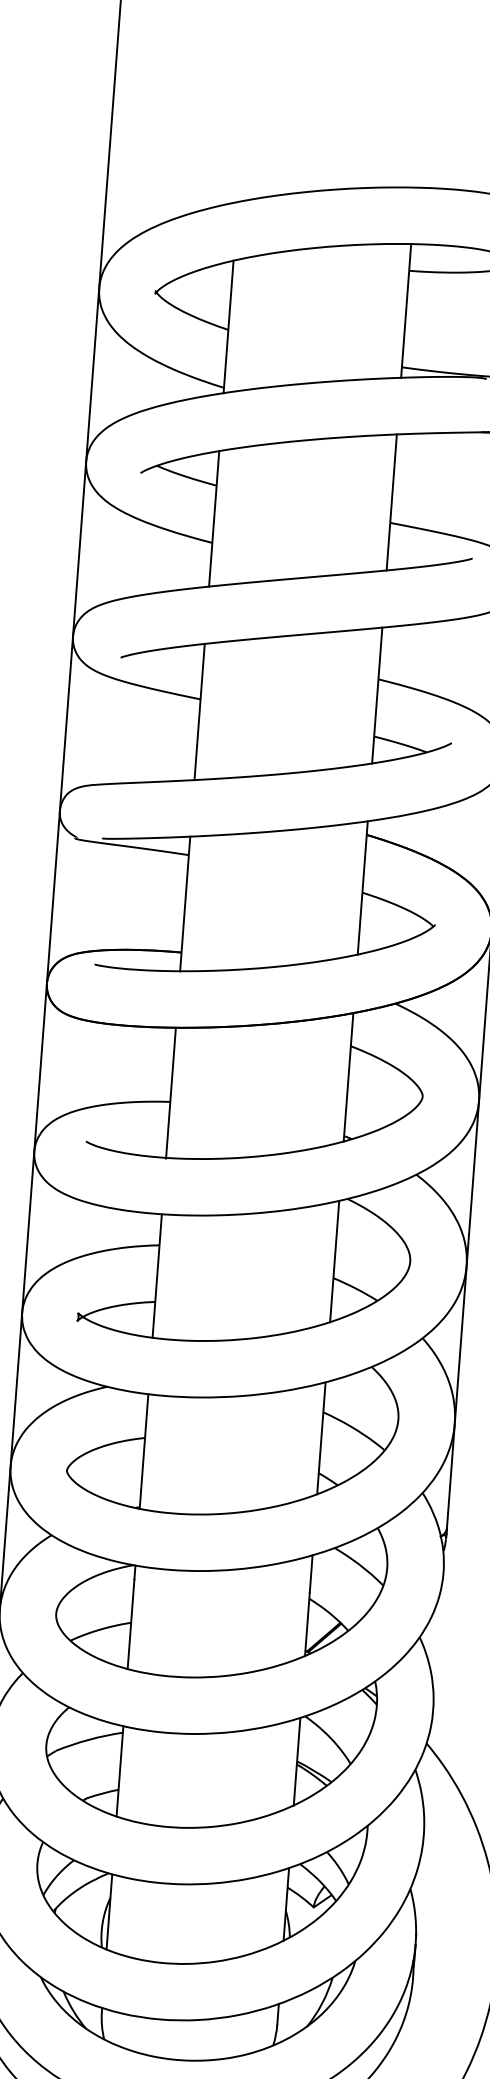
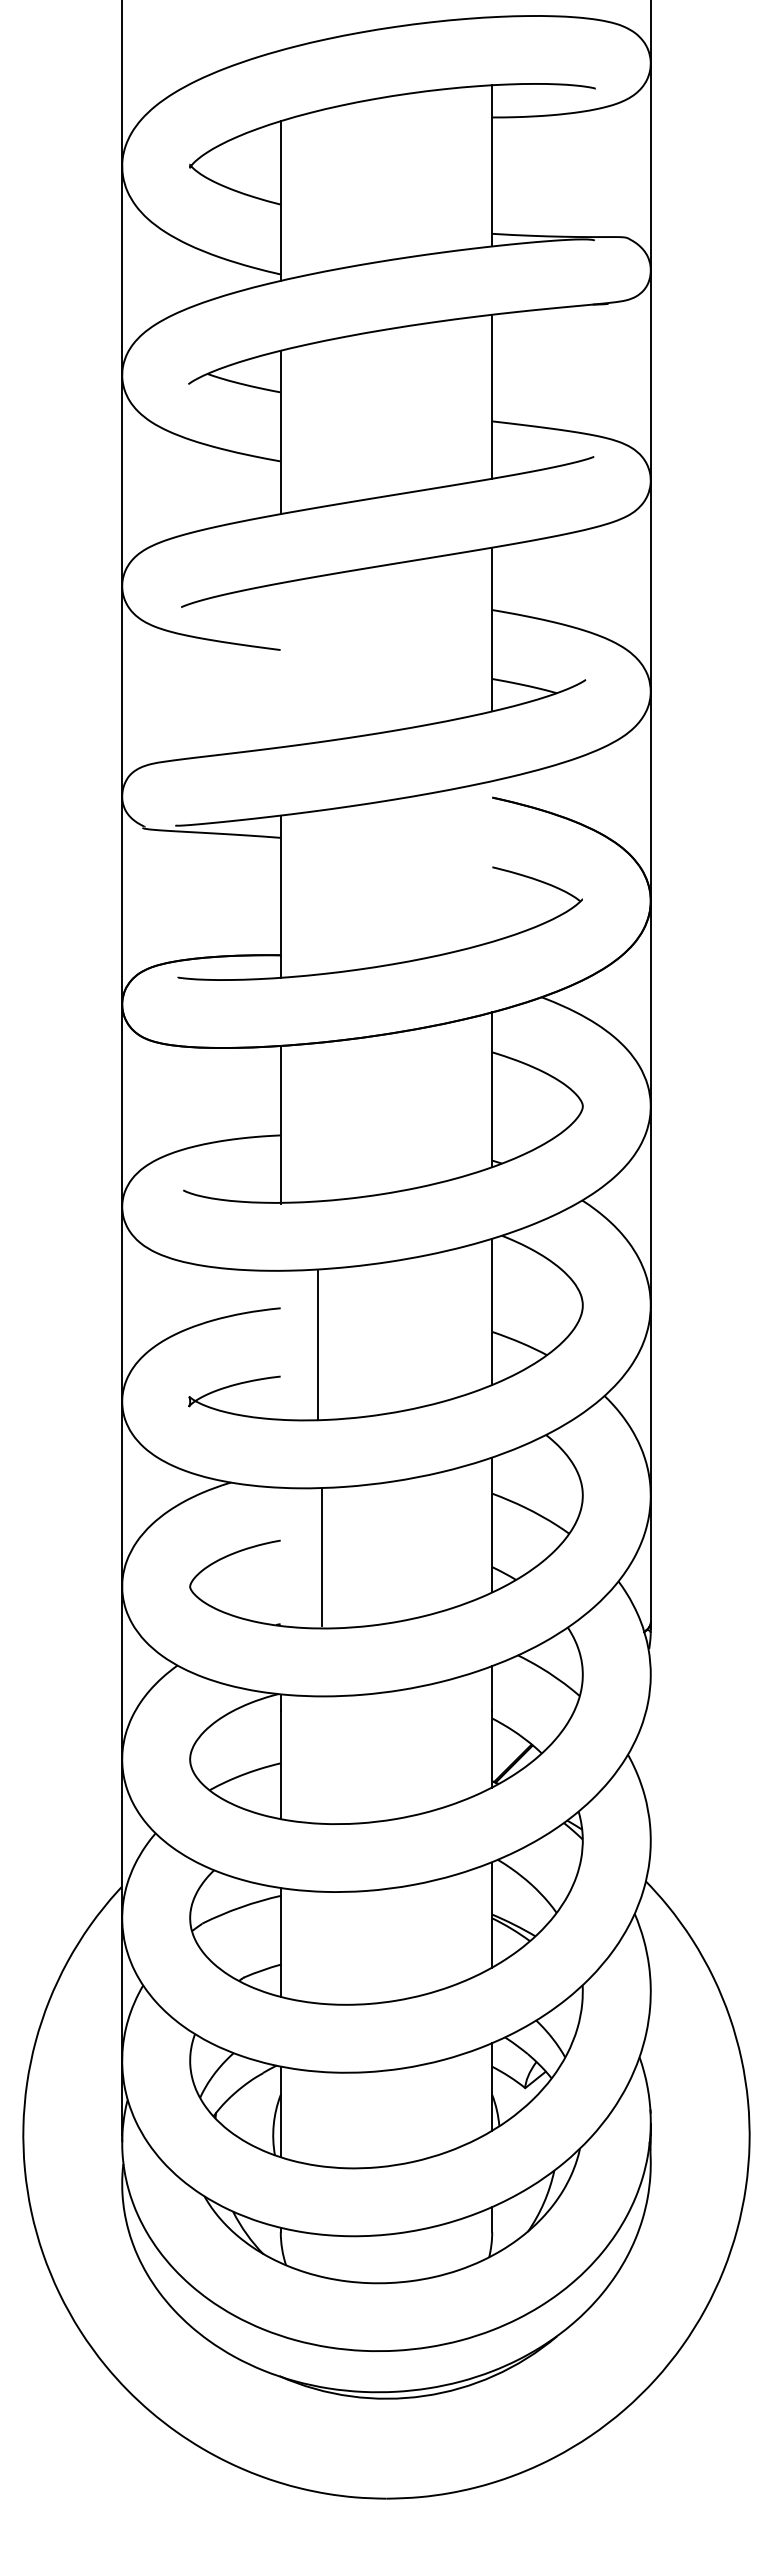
line: (199, 712) -> (280, 665), removed
line: (363, 887) -> (492, 861), removed
line: (156, 1276) -> (317, 1345), moved
line: (143, 1452) -> (321, 1557), moved

